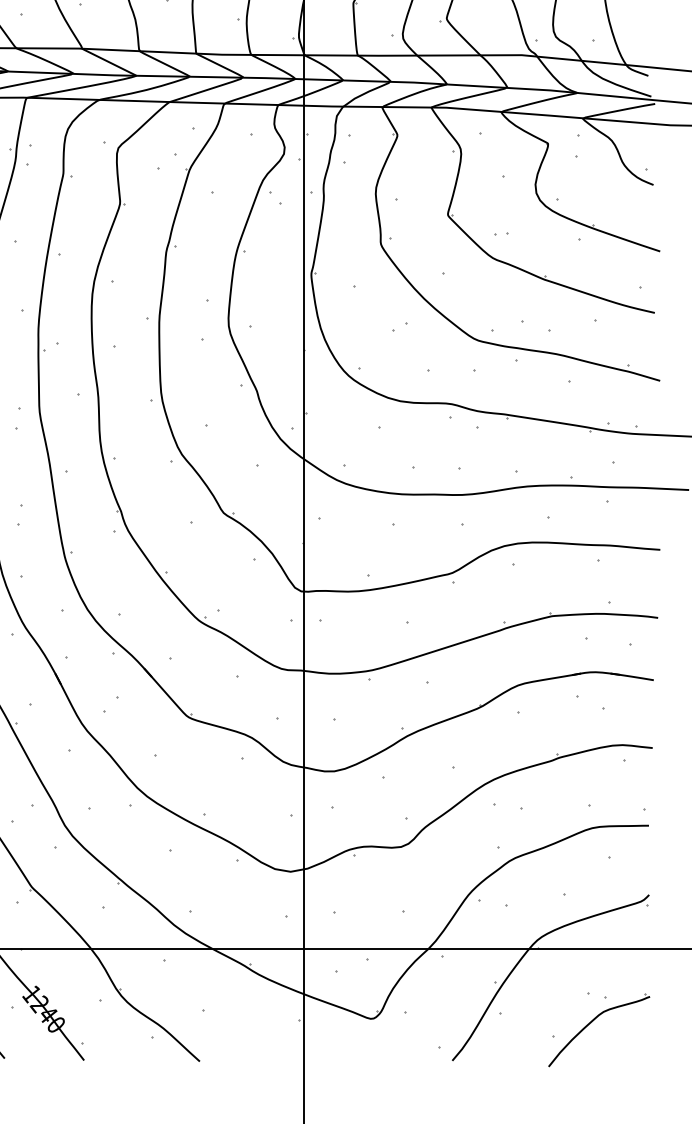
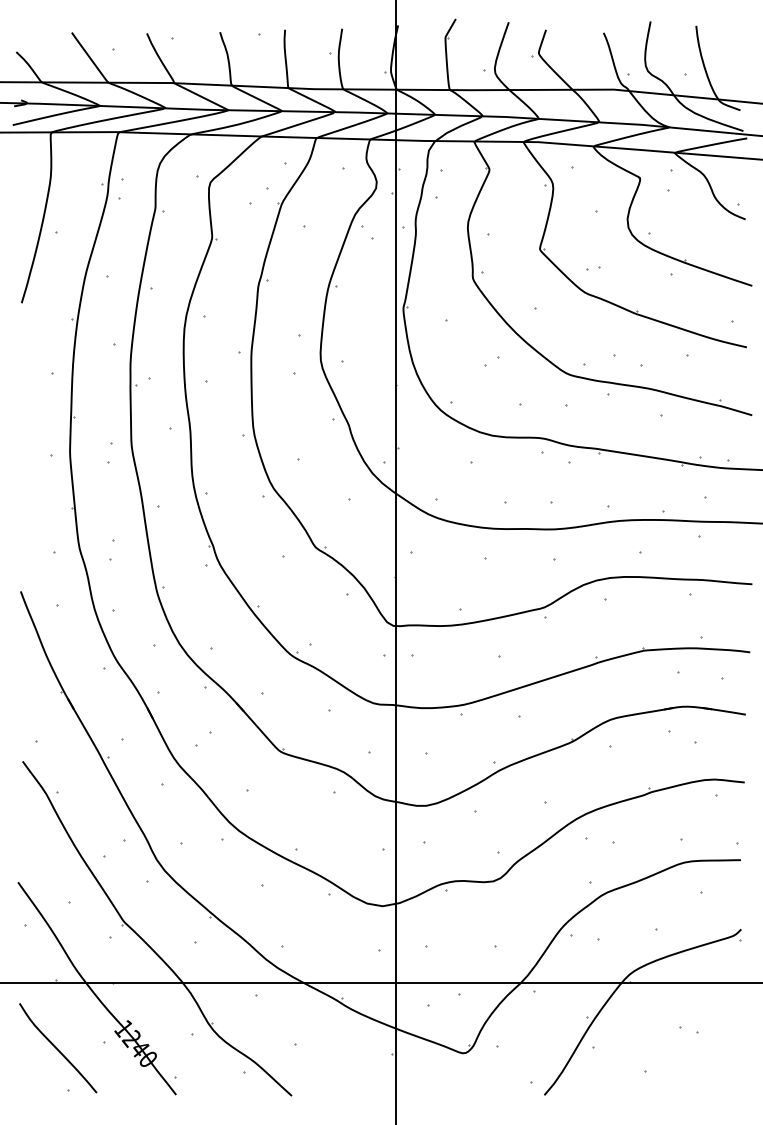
part: (592, 1022) -> (684, 1056), removed

